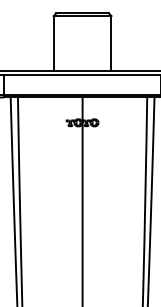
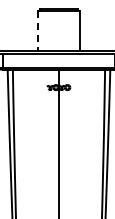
line: (53, 44) -> (38, 31), solid -> dashed

